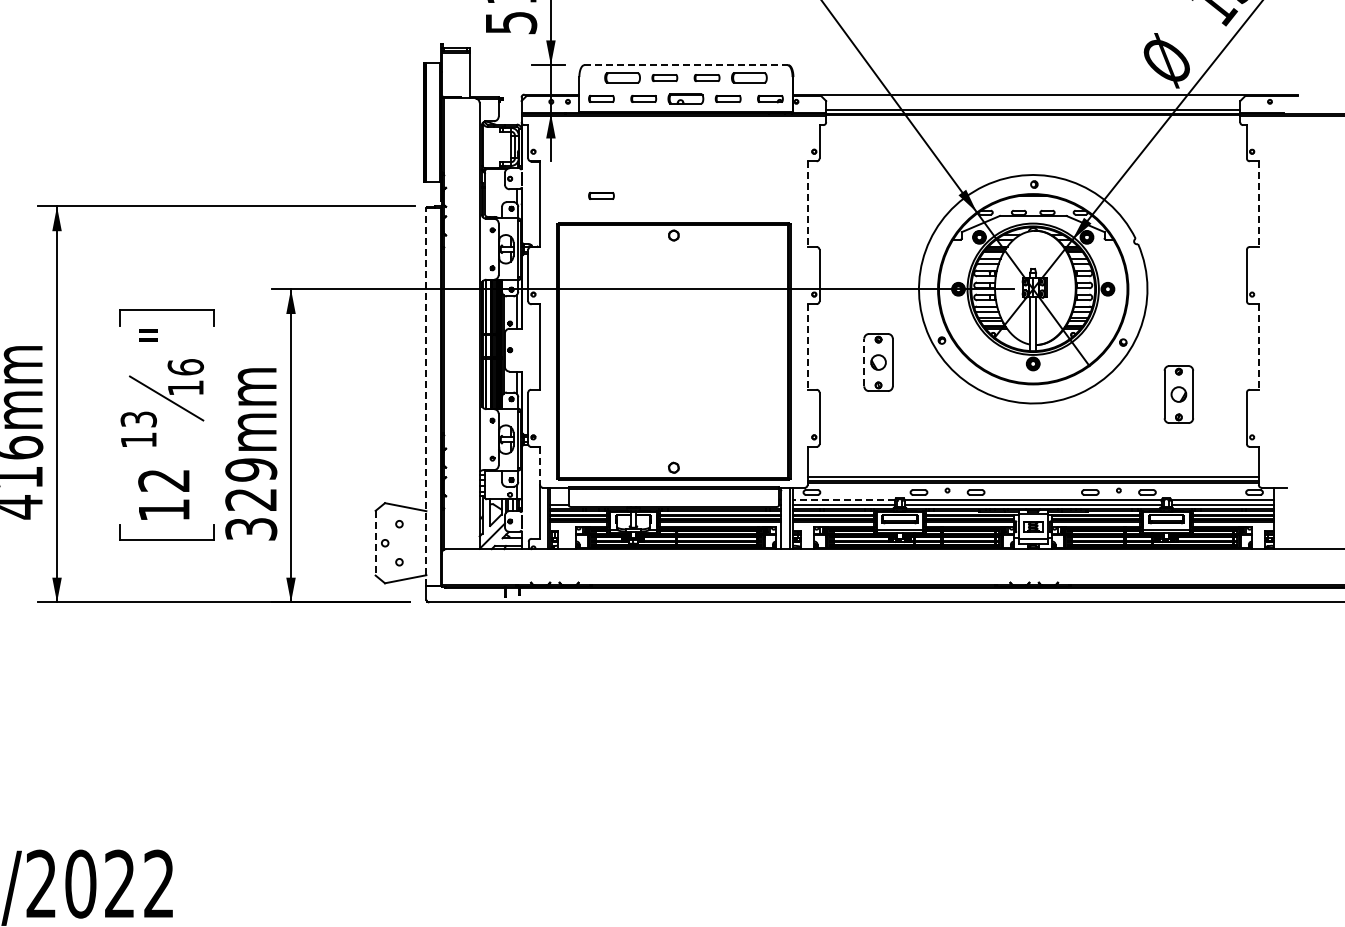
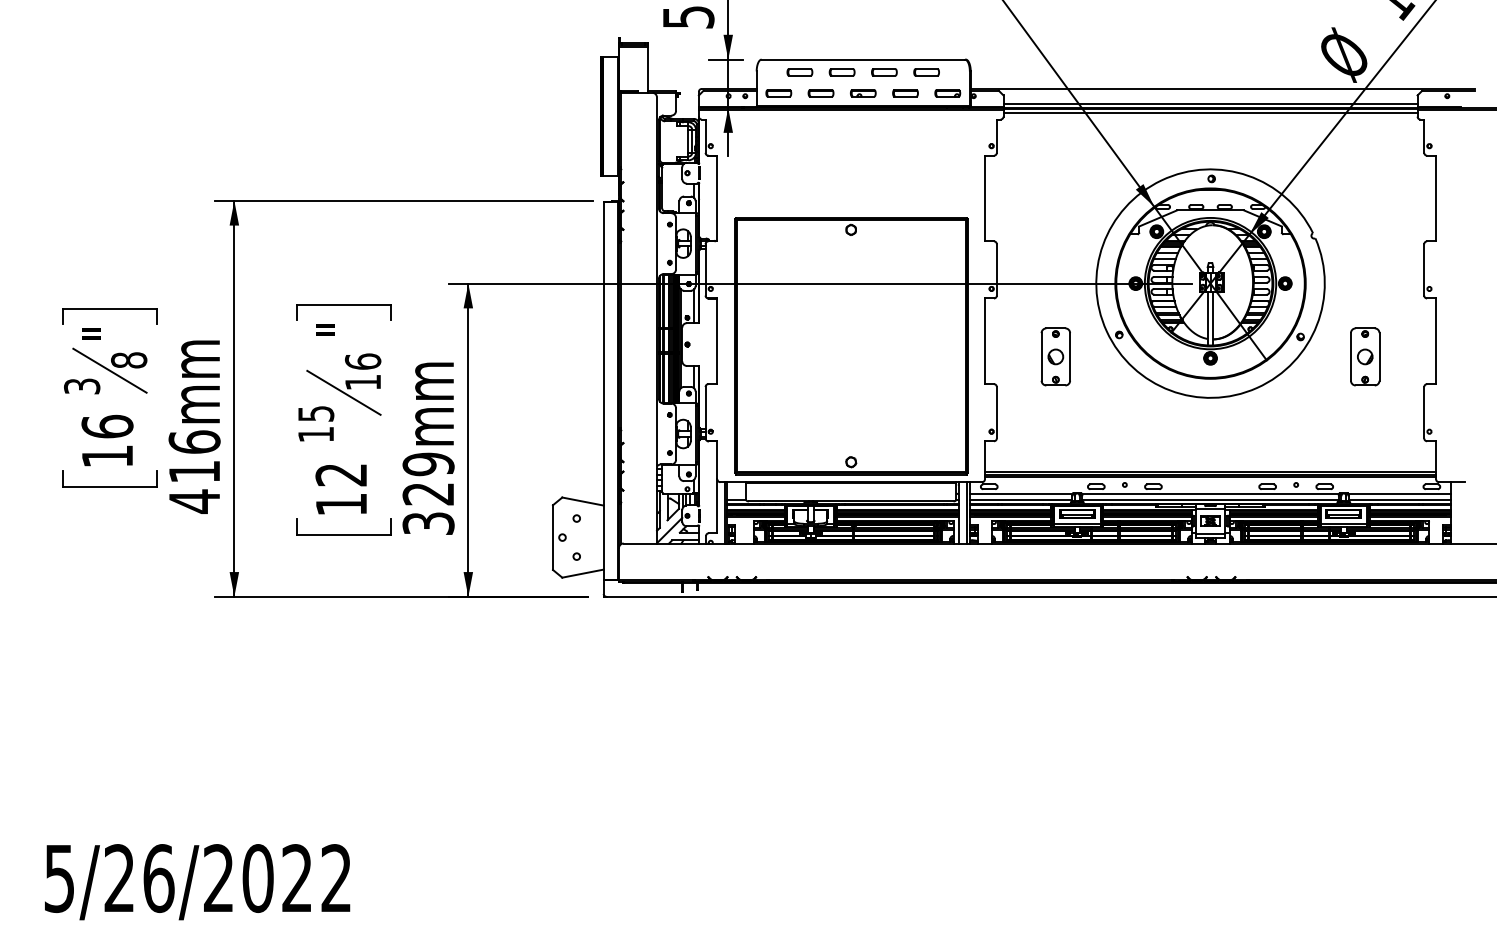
line: (686, 65) -> (863, 59), dashed -> solid
part: (622, 78) -> (799, 72), size x0.71
part: (749, 78) -> (926, 72), size x0.71
part: (686, 99) -> (863, 93), size x0.71
line: (1033, 119) -> (1210, 113), added
part: (601, 196) -> (778, 190), removed
line: (807, 204) -> (984, 198), dashed -> solid
line: (1259, 204) -> (1436, 198), dashed -> solid
line: (807, 347) -> (984, 341), dashed -> solid
line: (1259, 347) -> (1436, 341), dashed -> solid
line: (864, 362) -> (1041, 356), dashed -> solid
part: (1179, 394) -> (1365, 356), moved
line: (426, 397) -> (603, 391), dashed -> solid
text: (138, 419) -> (315, 413), 13 -> 15
line: (540, 466) -> (717, 460), dashed -> solid
line: (843, 500) -> (1020, 494), dashed -> solid
line: (375, 544) -> (552, 538), dashed -> solid

